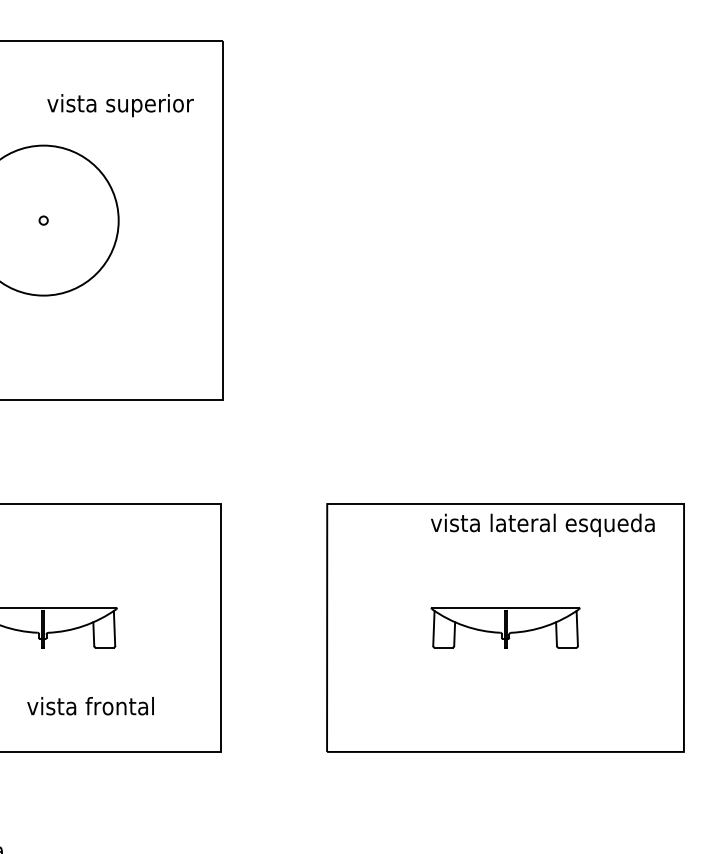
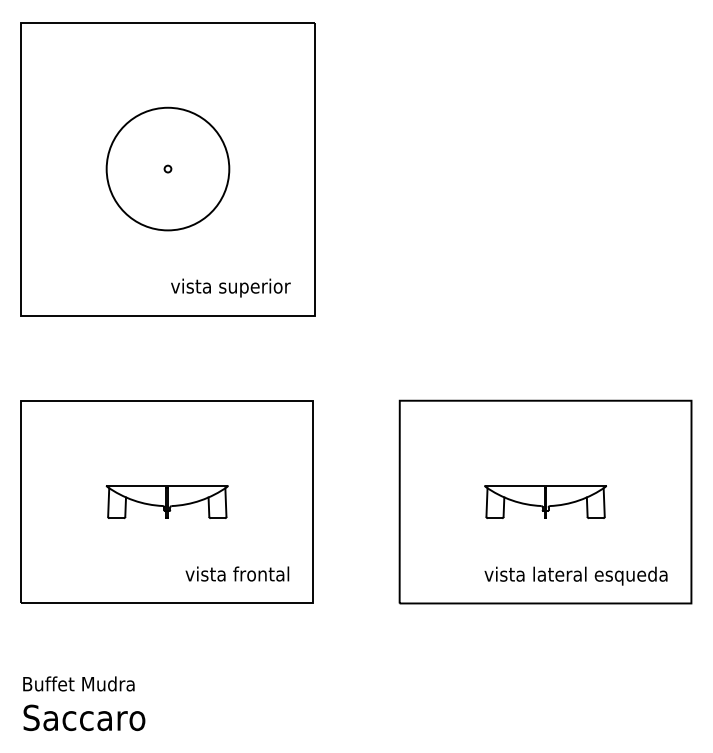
text: (120, 104) -> (230, 287), moved
text: (542, 524) -> (575, 575), moved
text: (90, 705) -> (237, 573), moved

